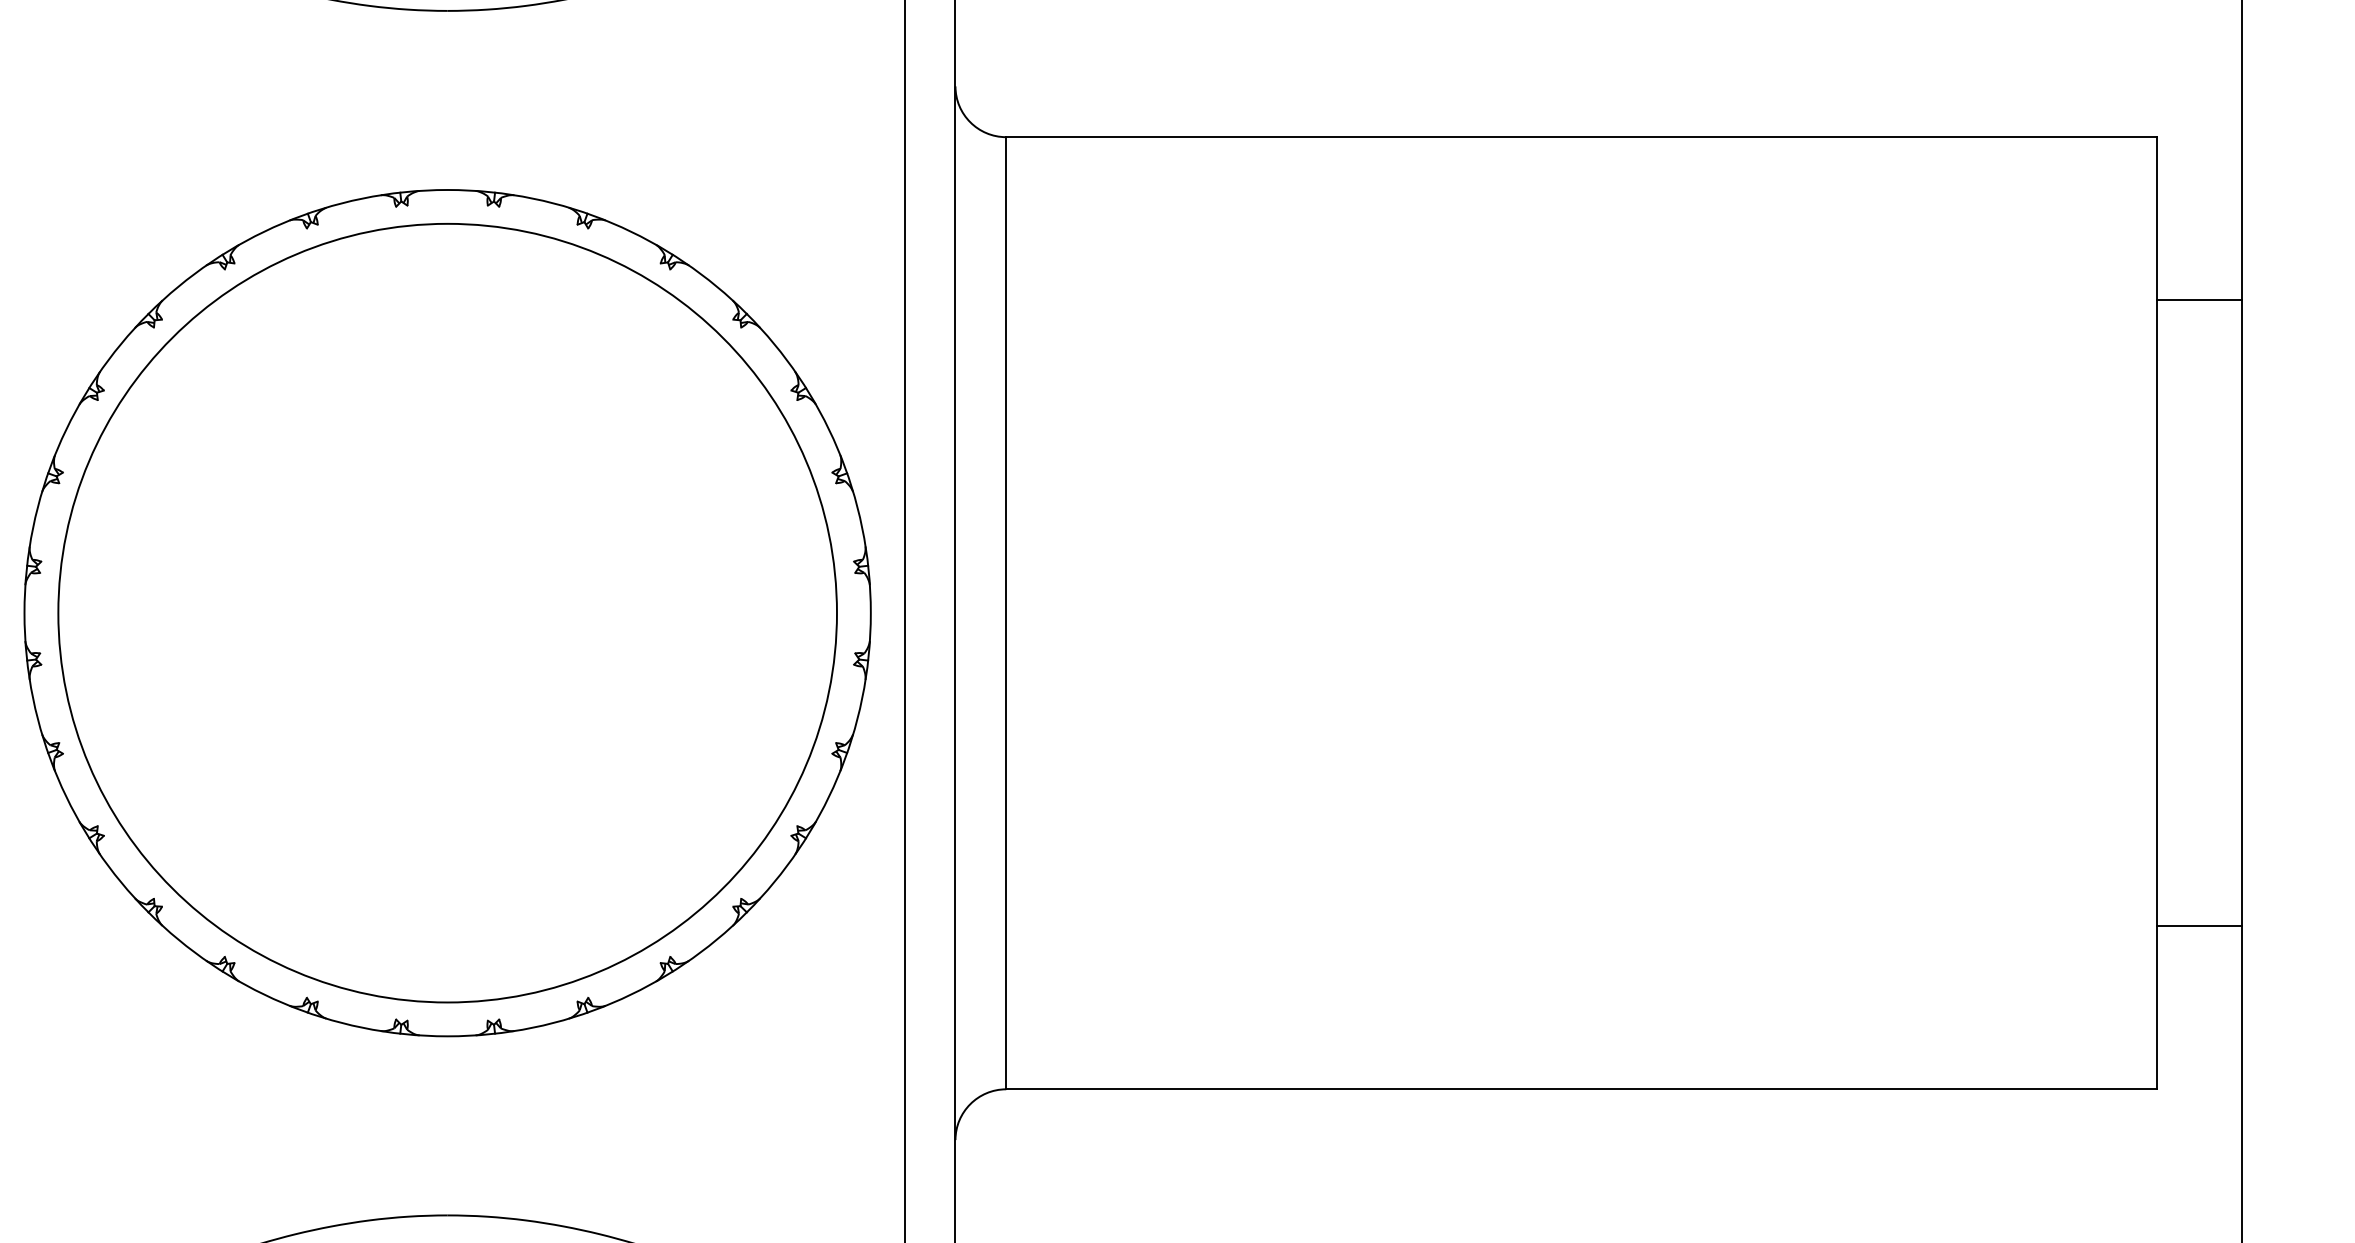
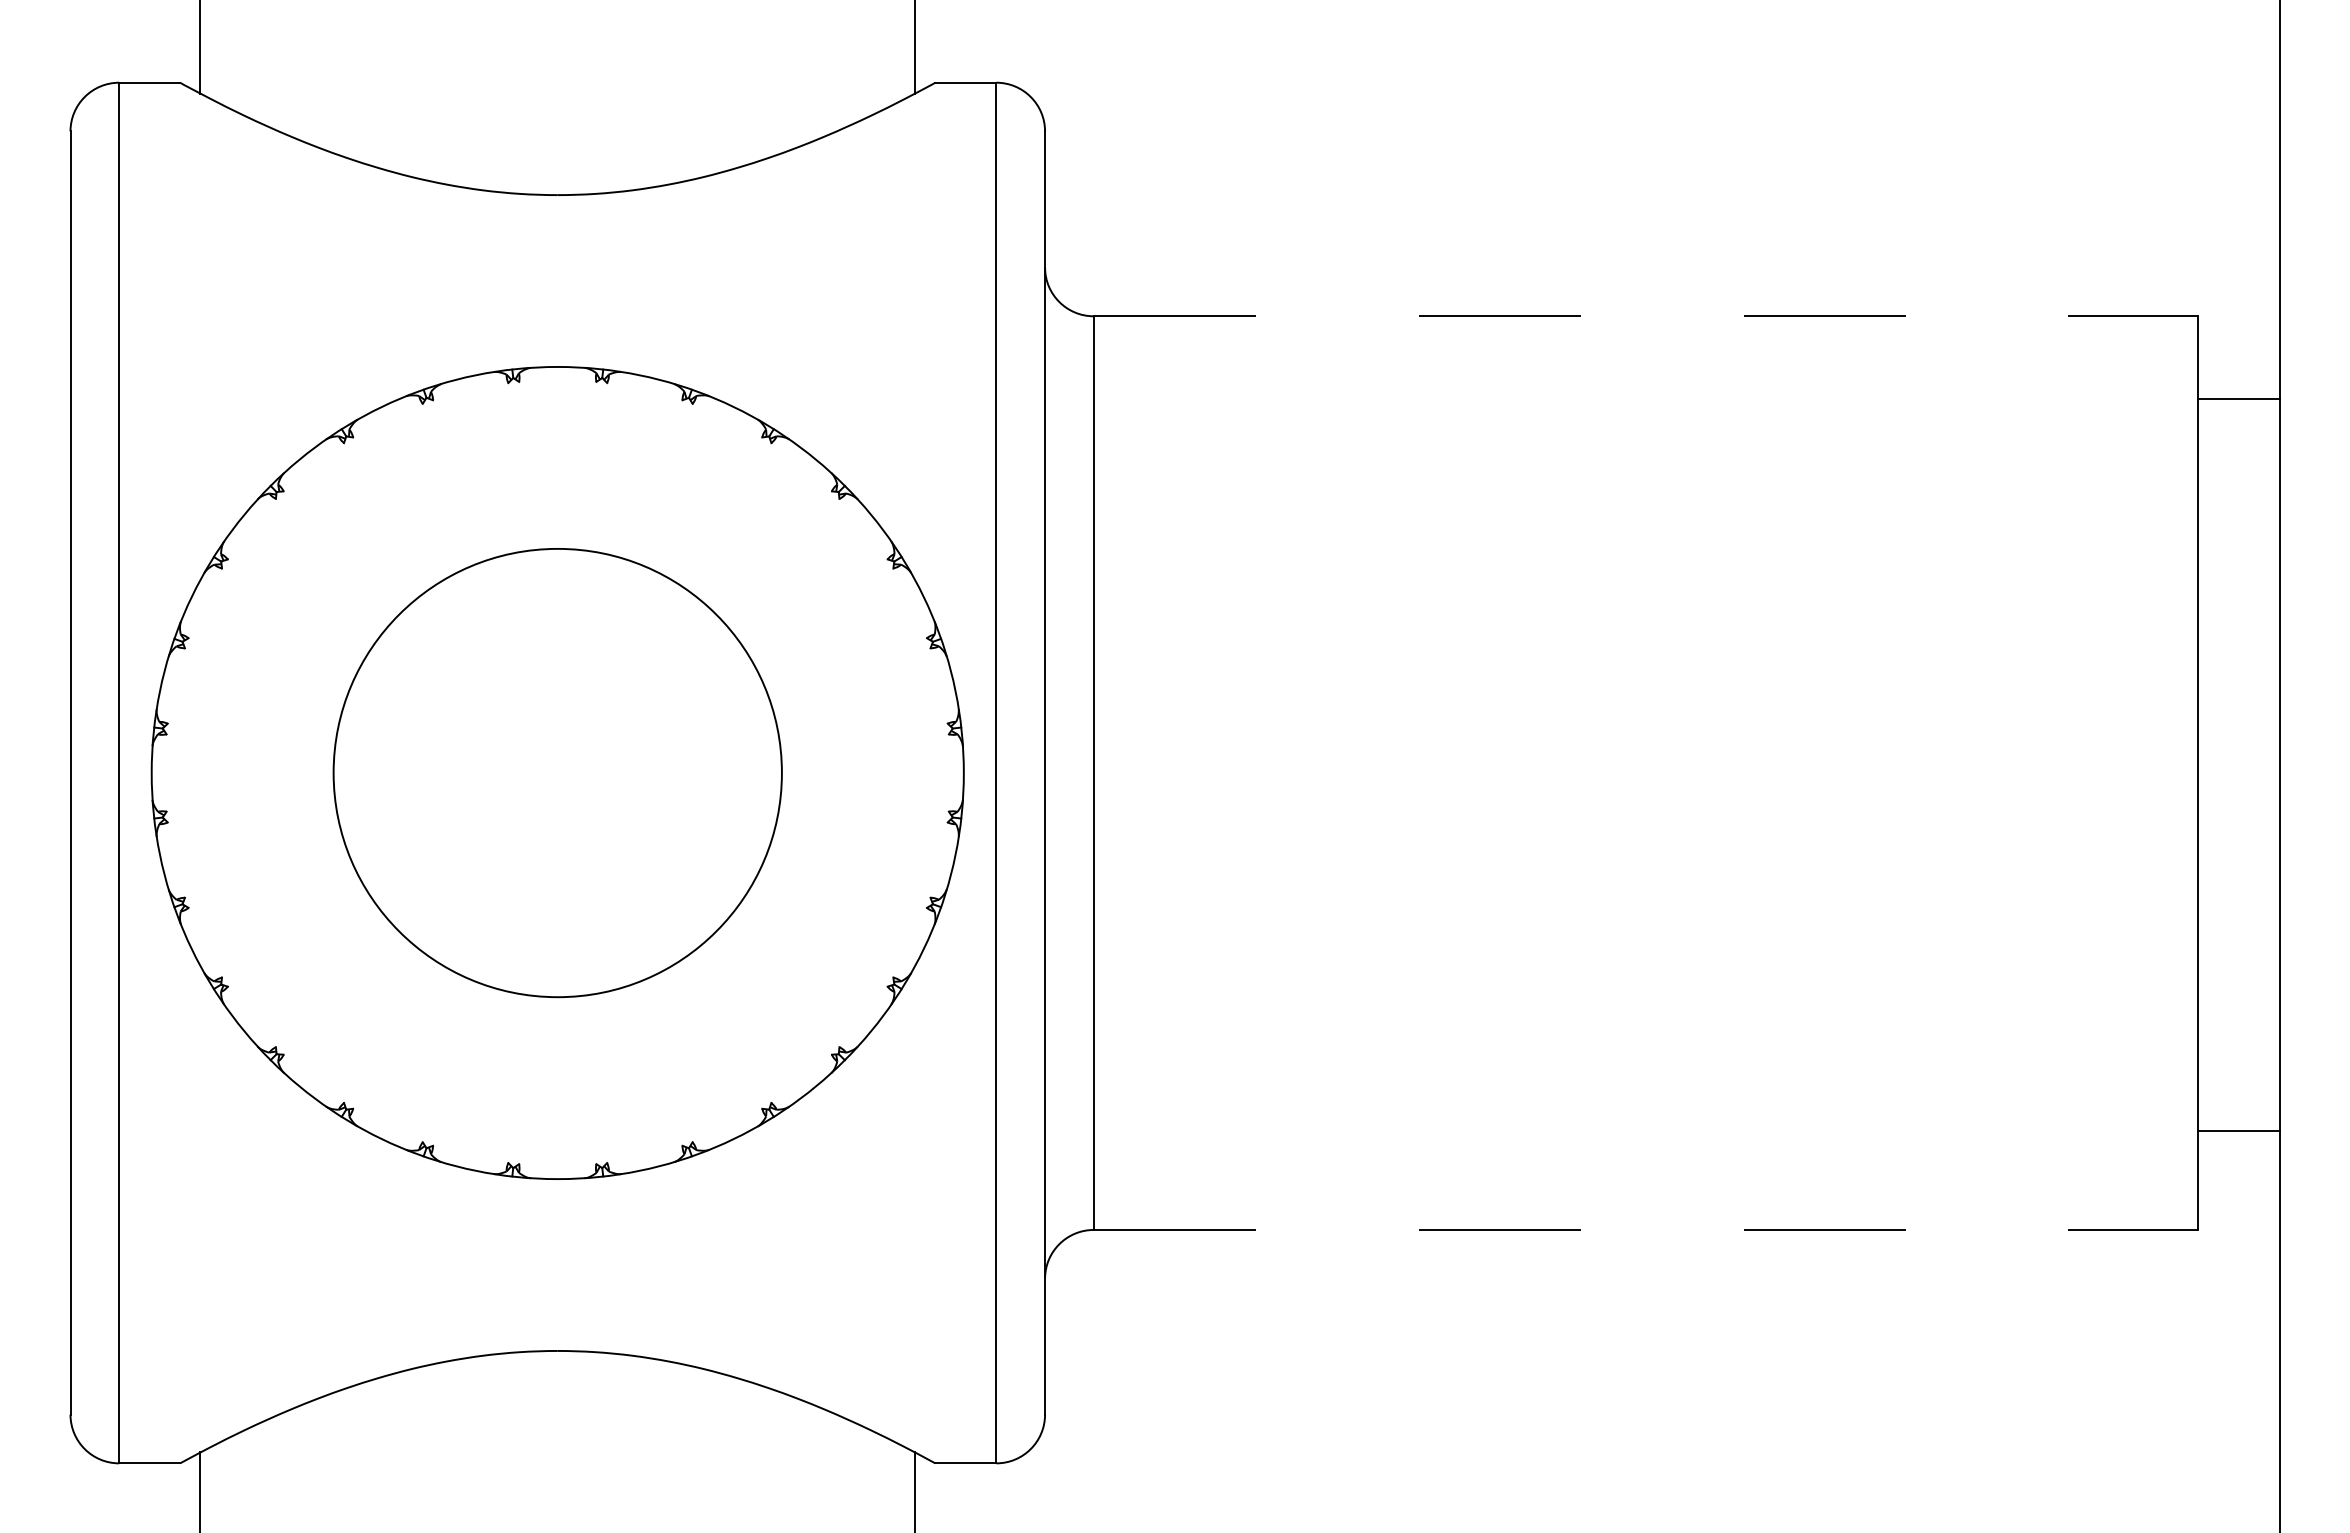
line: (1582, 137) -> (1646, 316), solid -> dashed
line: (2199, 299) -> (2238, 398), moved
circle: (447, 612) -> (557, 772), size x0.6
line: (2199, 926) -> (2238, 1130), moved
line: (1582, 1088) -> (1646, 1229), solid -> dashed

